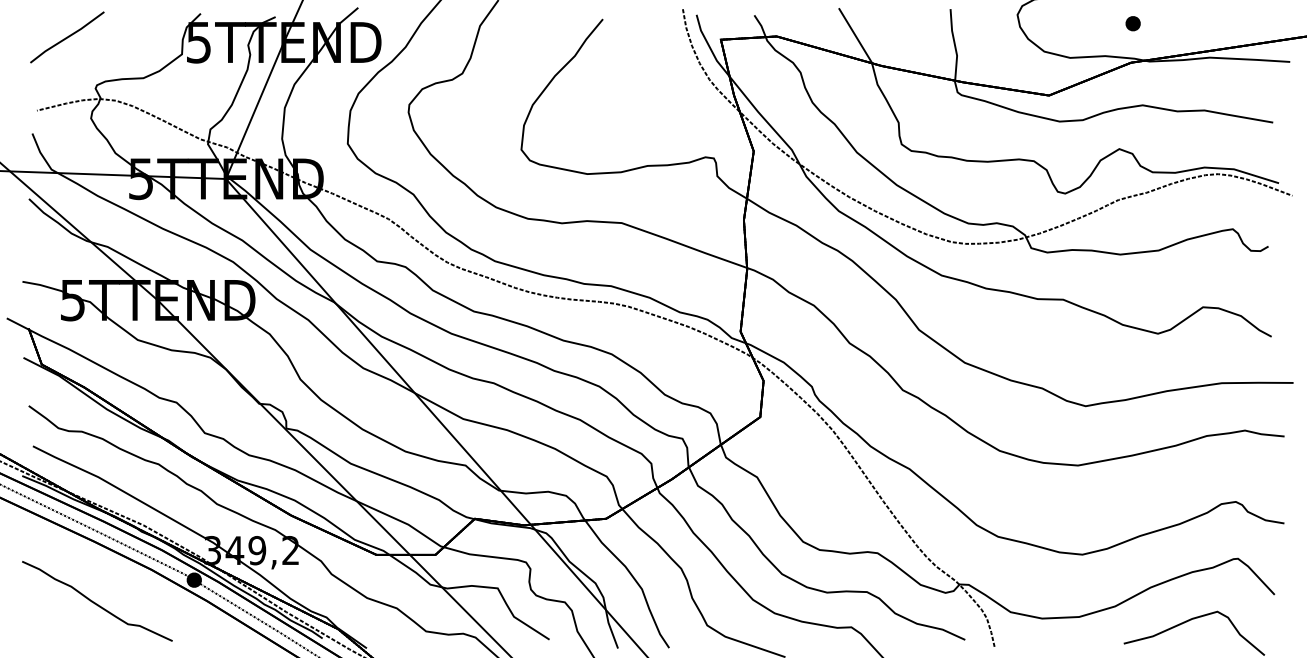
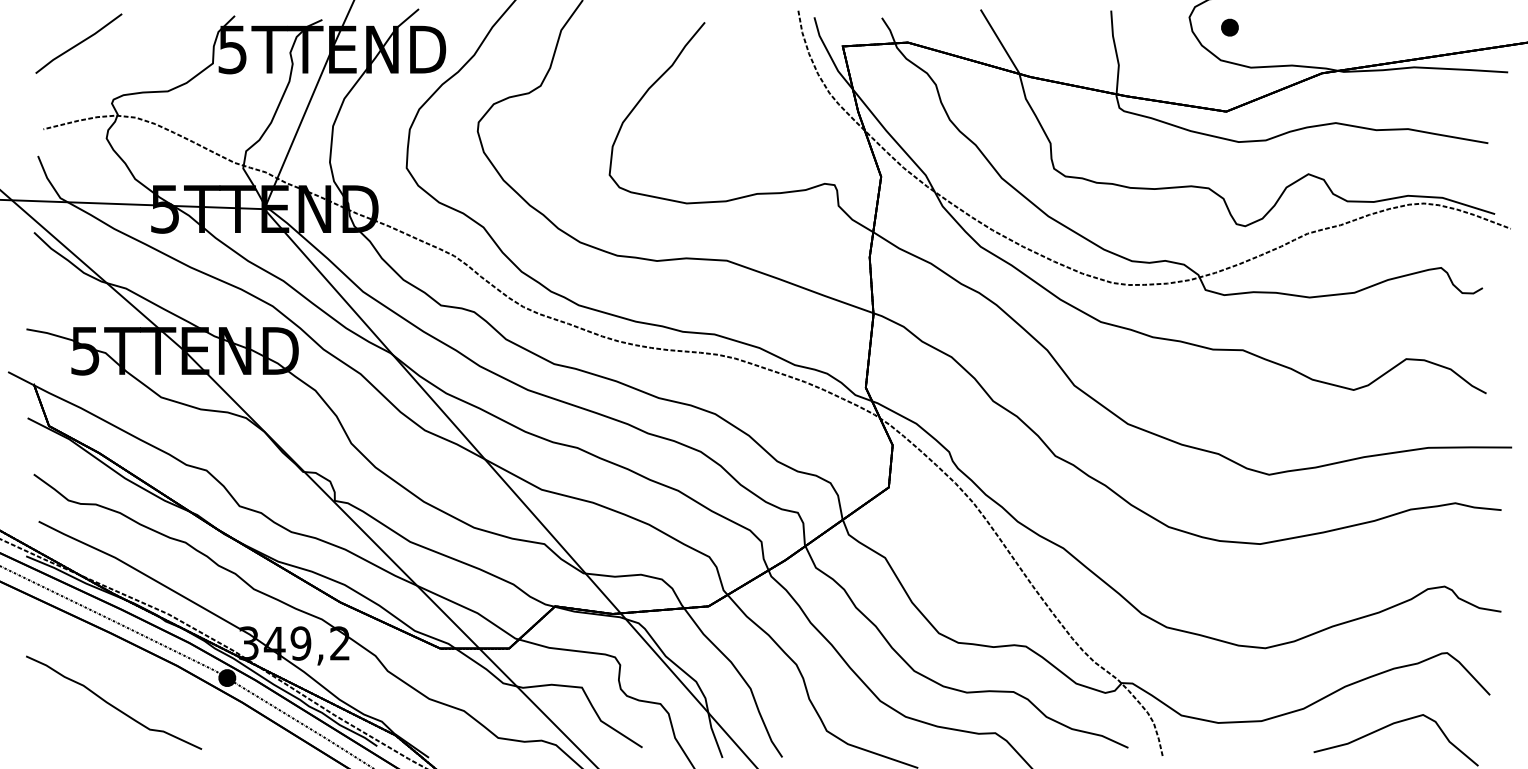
part: (1132, 23) -> (1229, 27), moved

